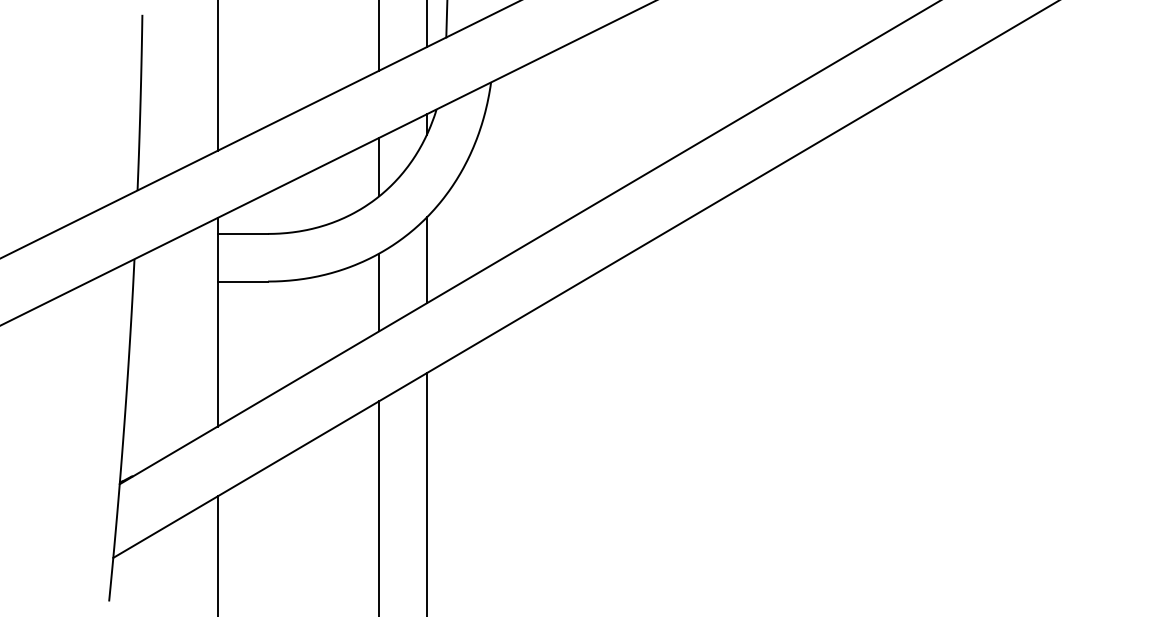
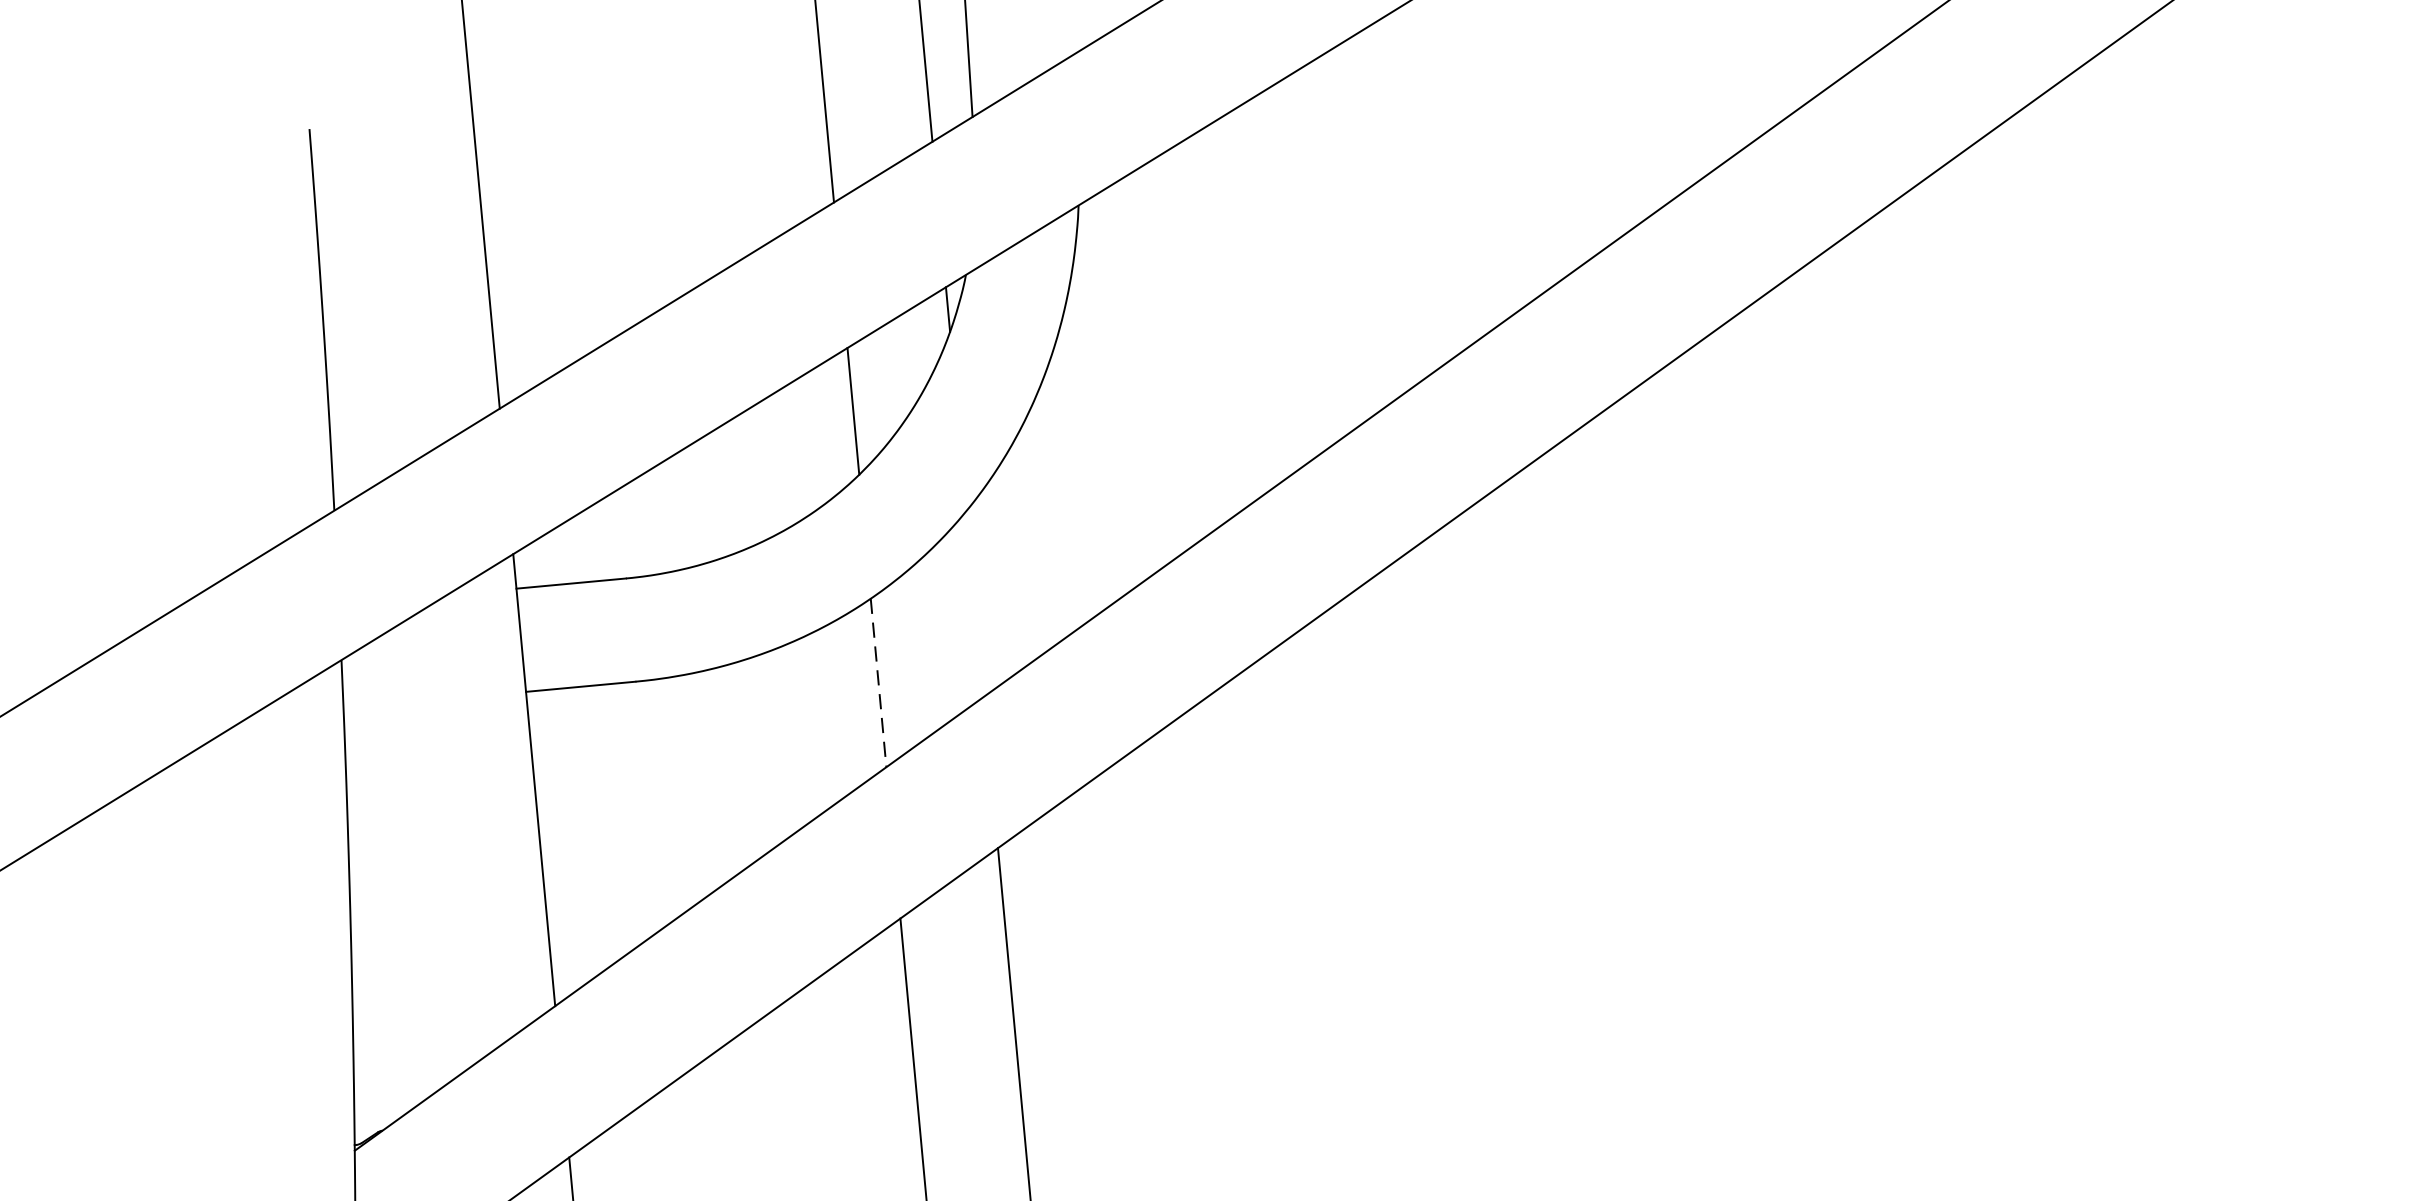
line: (426, 260) -> (974, 604), removed
line: (379, 292) -> (879, 683), solid -> dashed

